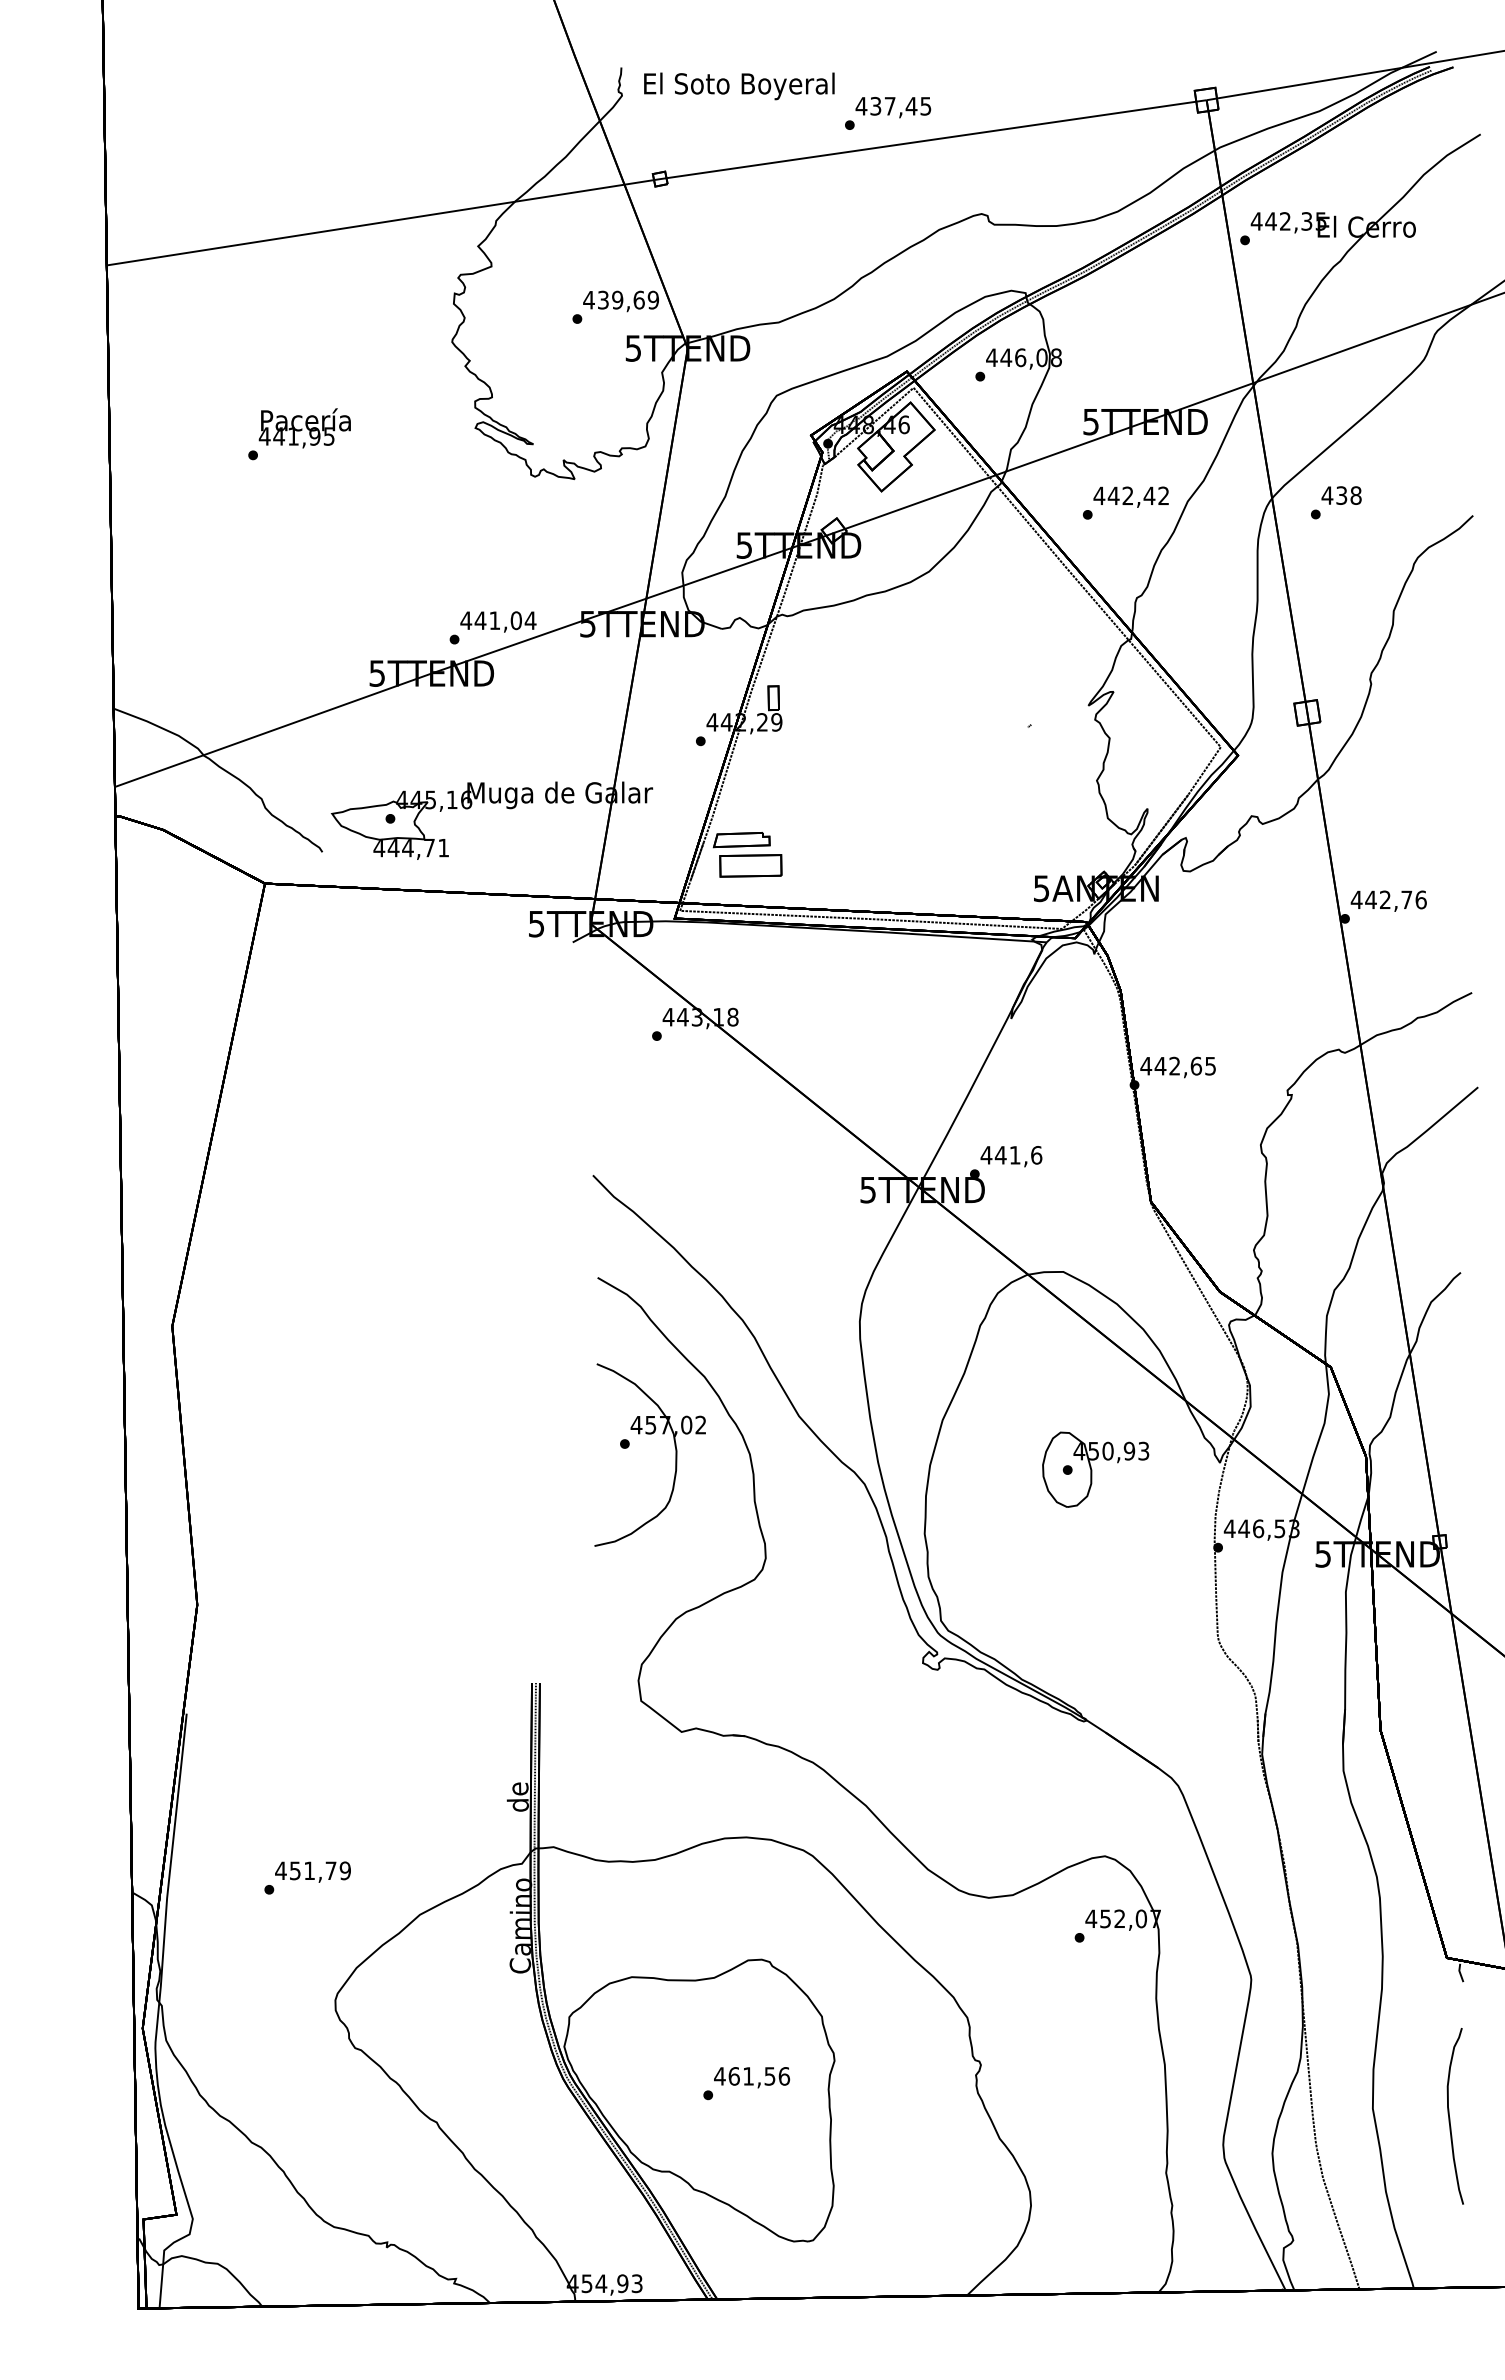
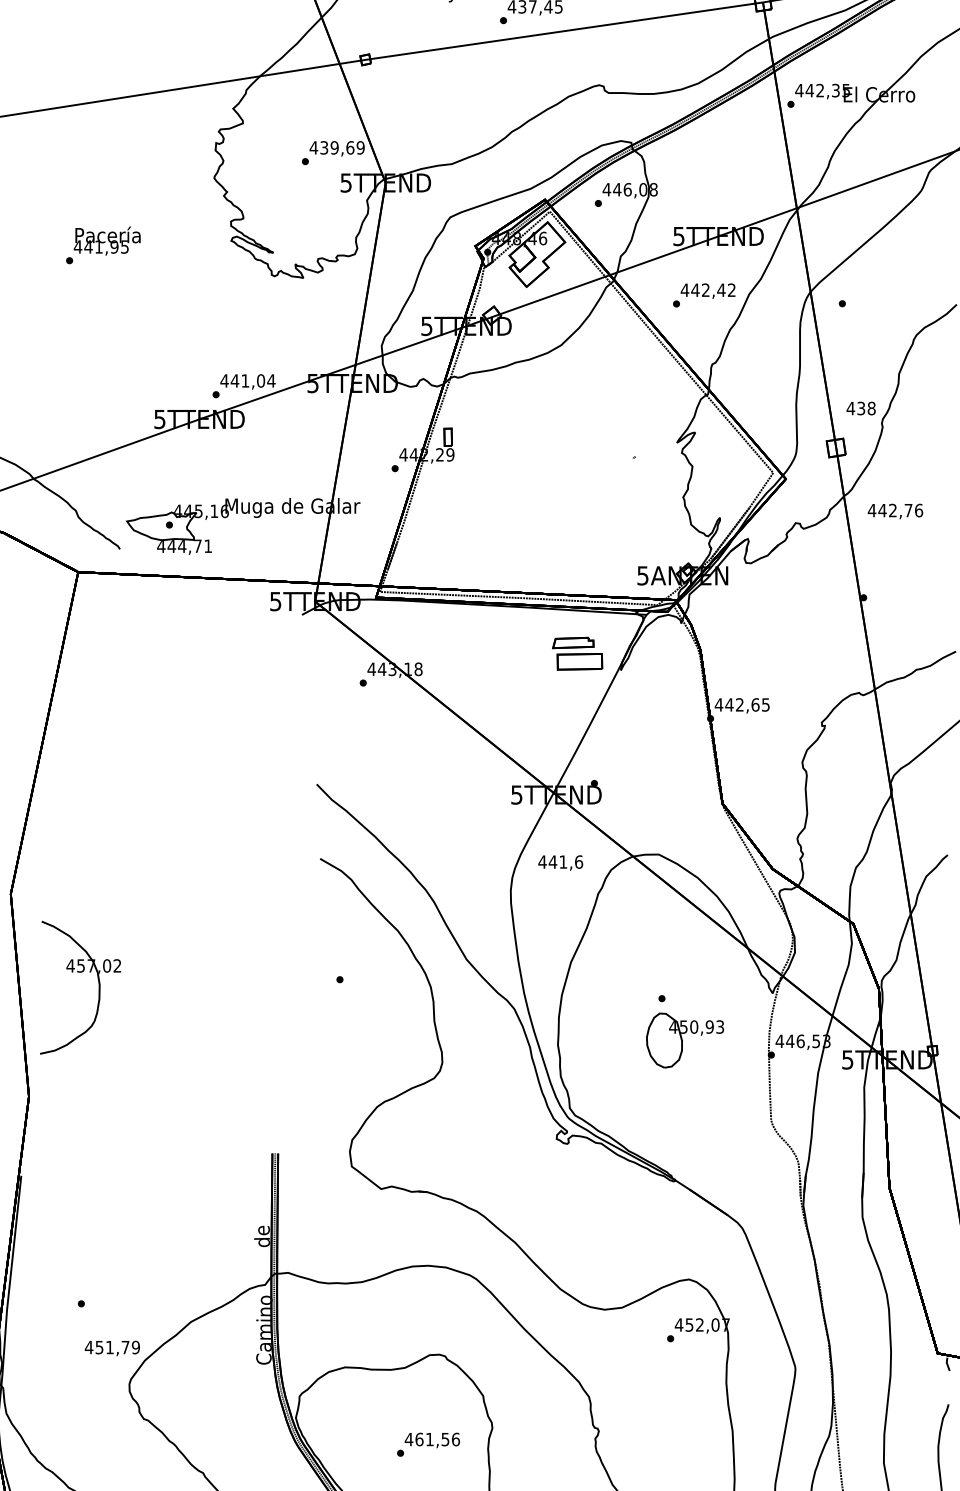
text: (1341, 495) -> (861, 408), moved
part: (747, 854) -> (577, 653), moved
text: (1388, 900) -> (895, 510), moved
text: (1011, 1156) -> (560, 862), moved
part: (649, 1434) -> (80, 972), moved
part: (1095, 1469) -> (685, 1040), moved
text: (312, 1871) -> (112, 1347), moved

